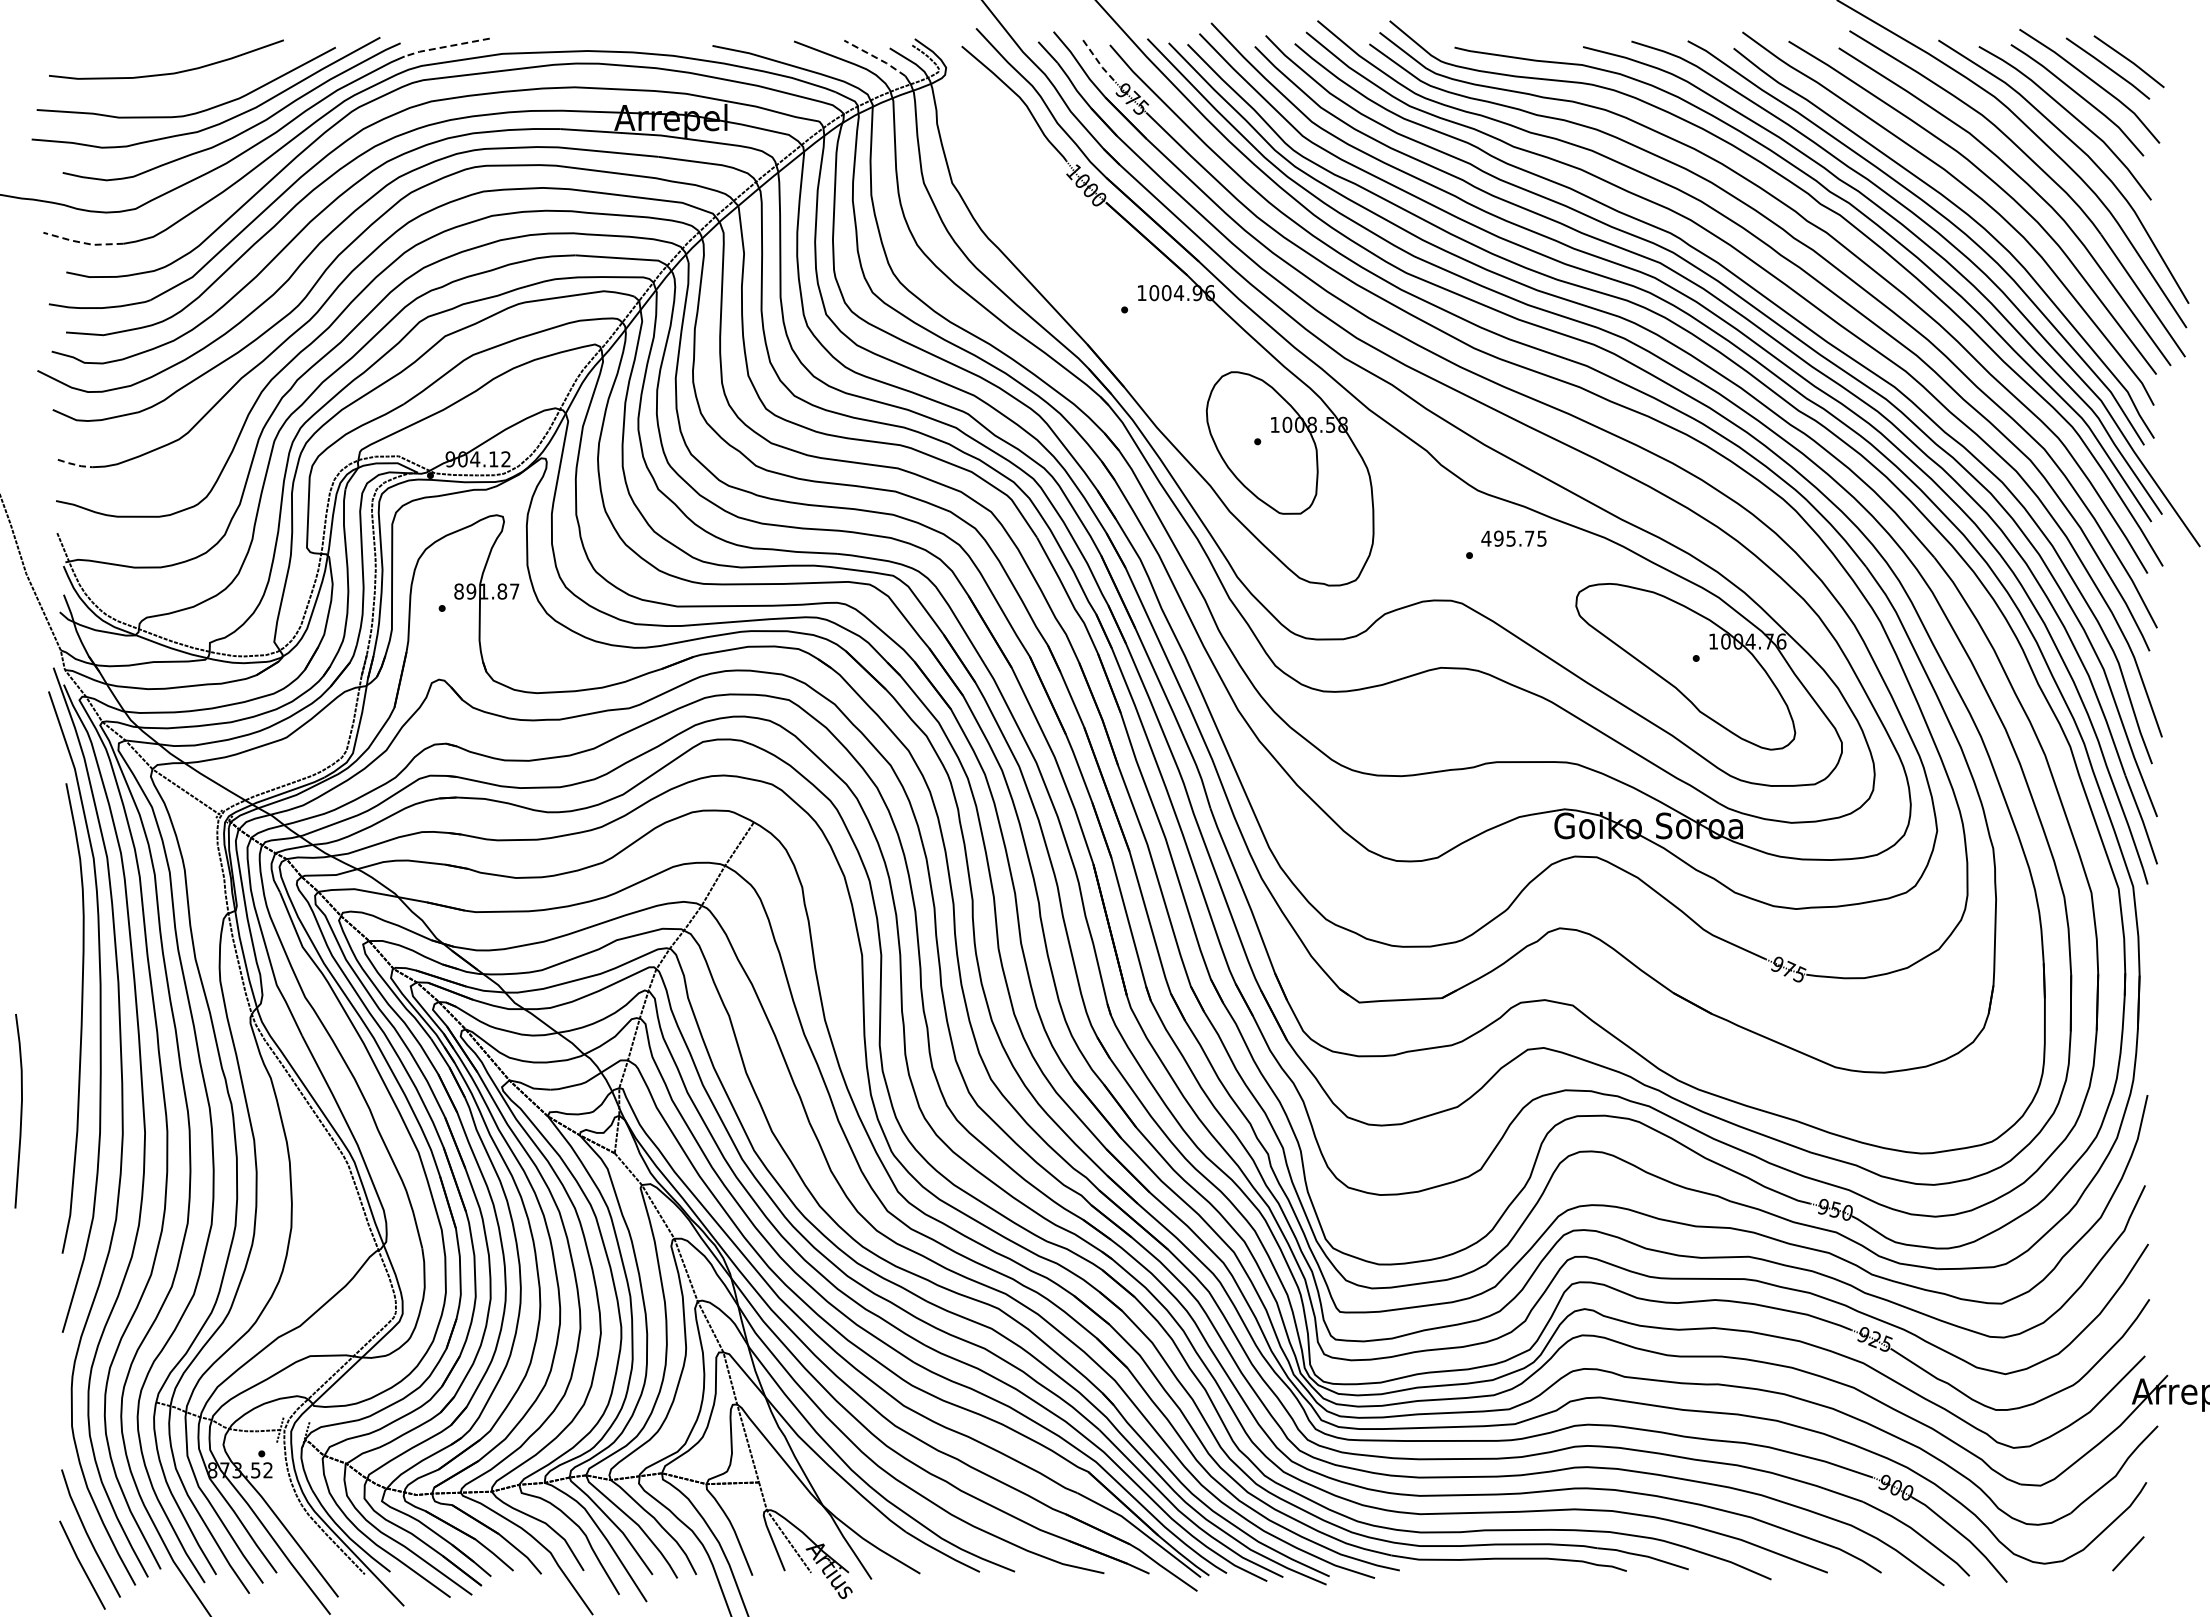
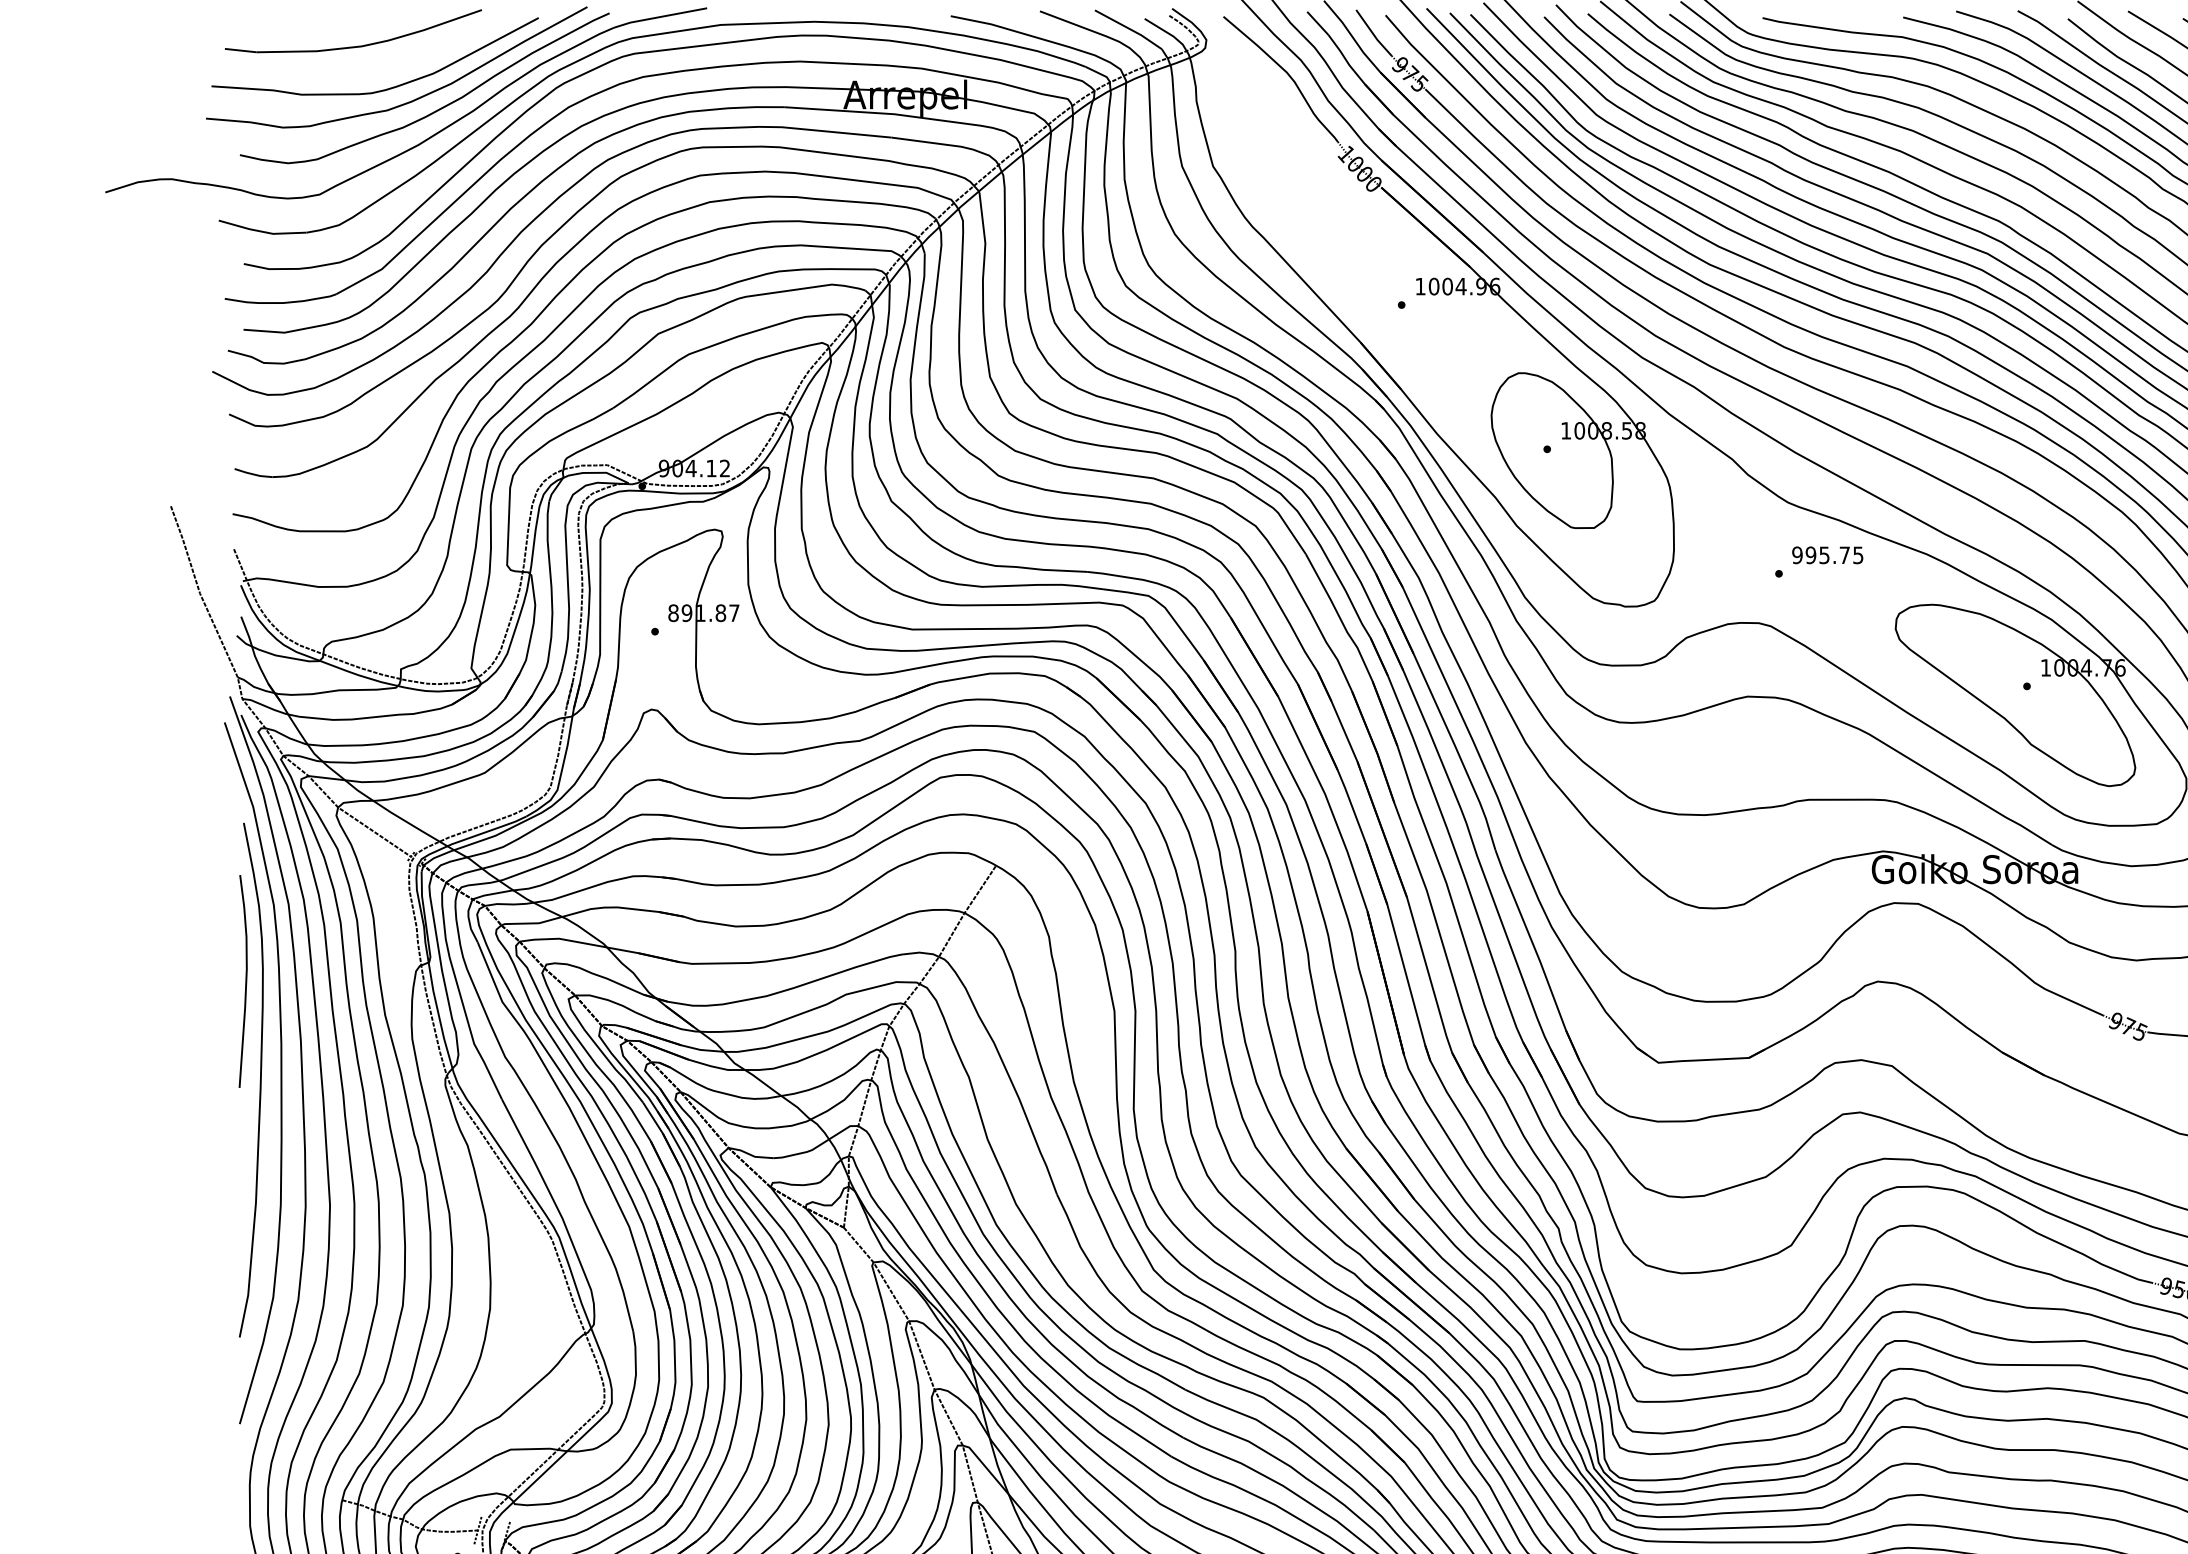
line: (445, 46) -> (658, 16), dashed -> solid
line: (875, 57) -> (1129, 28), dashed -> solid
line: (1099, 62) -> (1374, 34), dashed -> solid
line: (82, 242) -> (261, 231), dashed -> solid
line: (75, 464) -> (253, 474), dashed -> solid
text: (1486, 538) -> (1797, 555), 495.75 -> 995.75
curve: (20, 1111) -> (245, 981), moved

